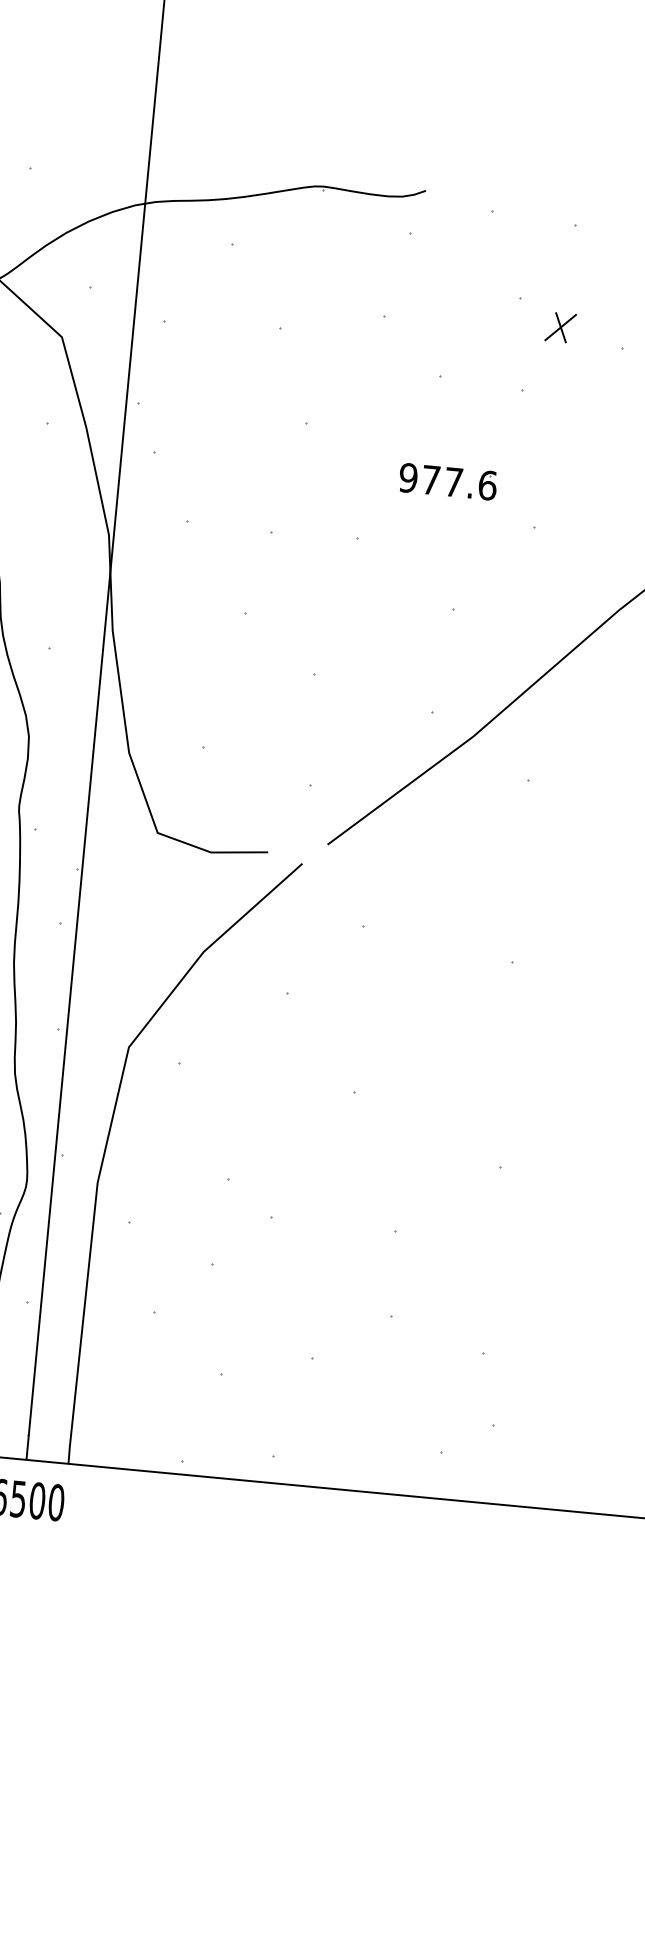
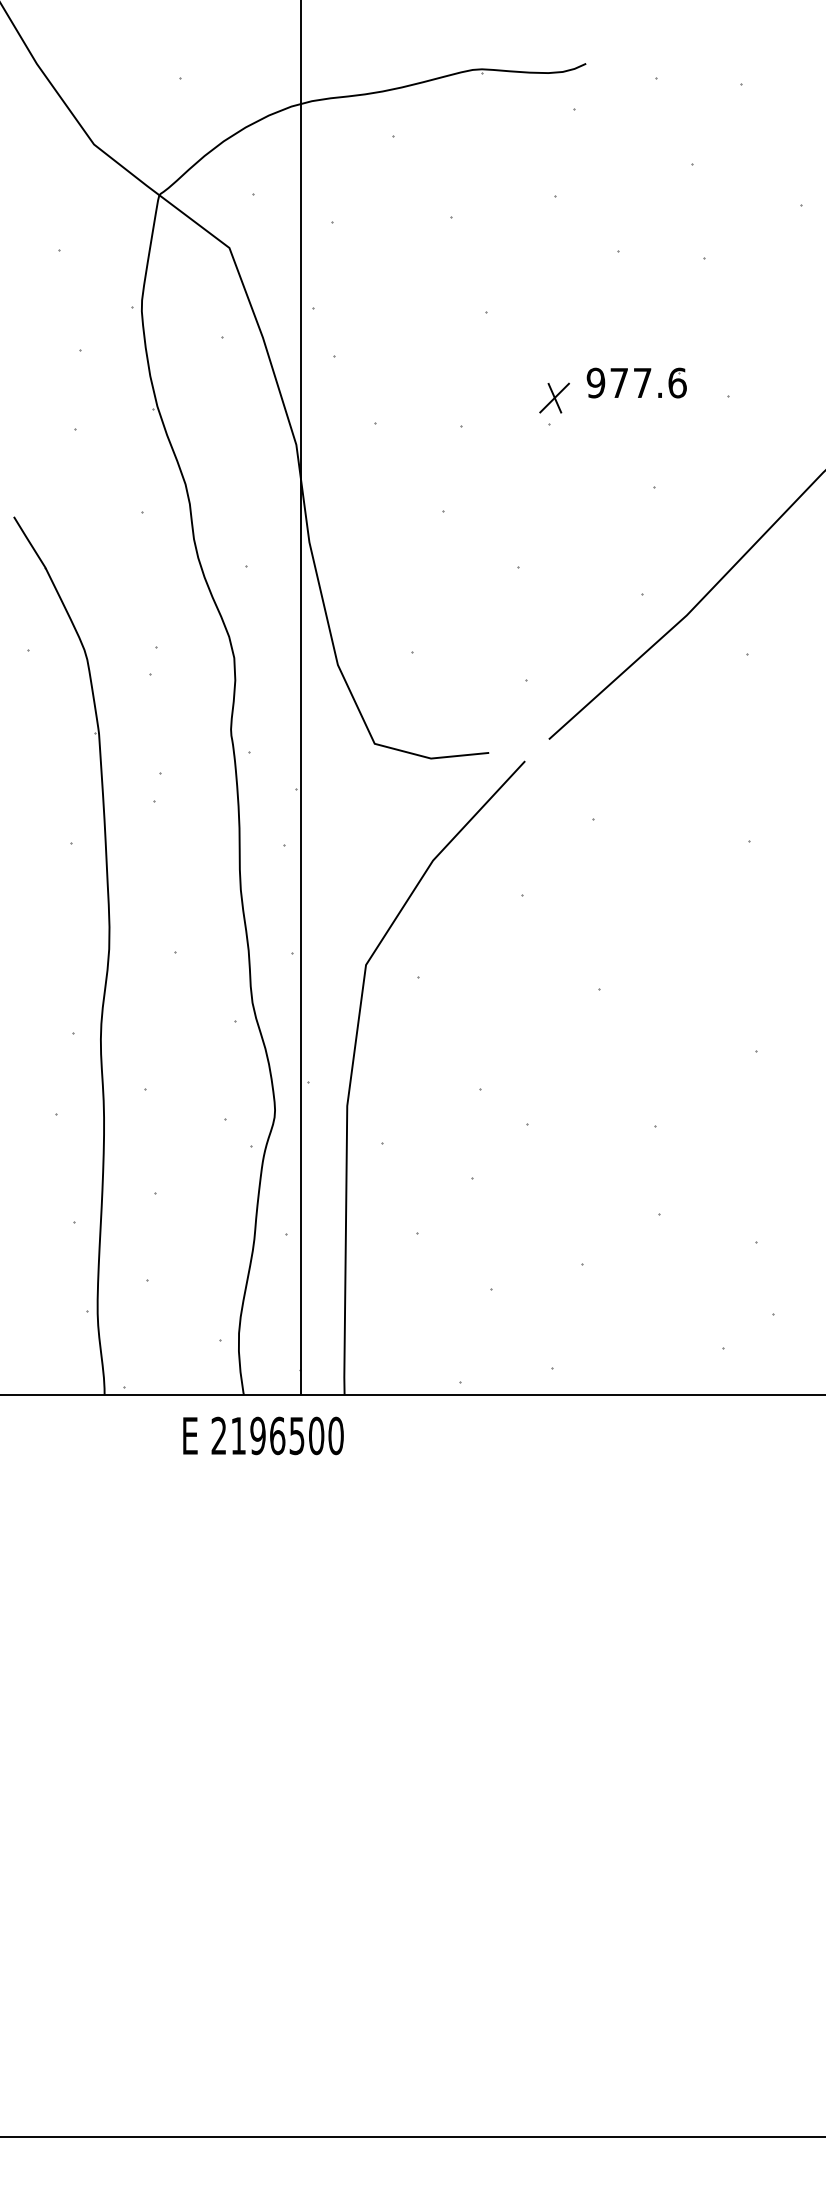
part: (560, 326) -> (554, 397), moved
part: (453, 482) -> (642, 383), moved

